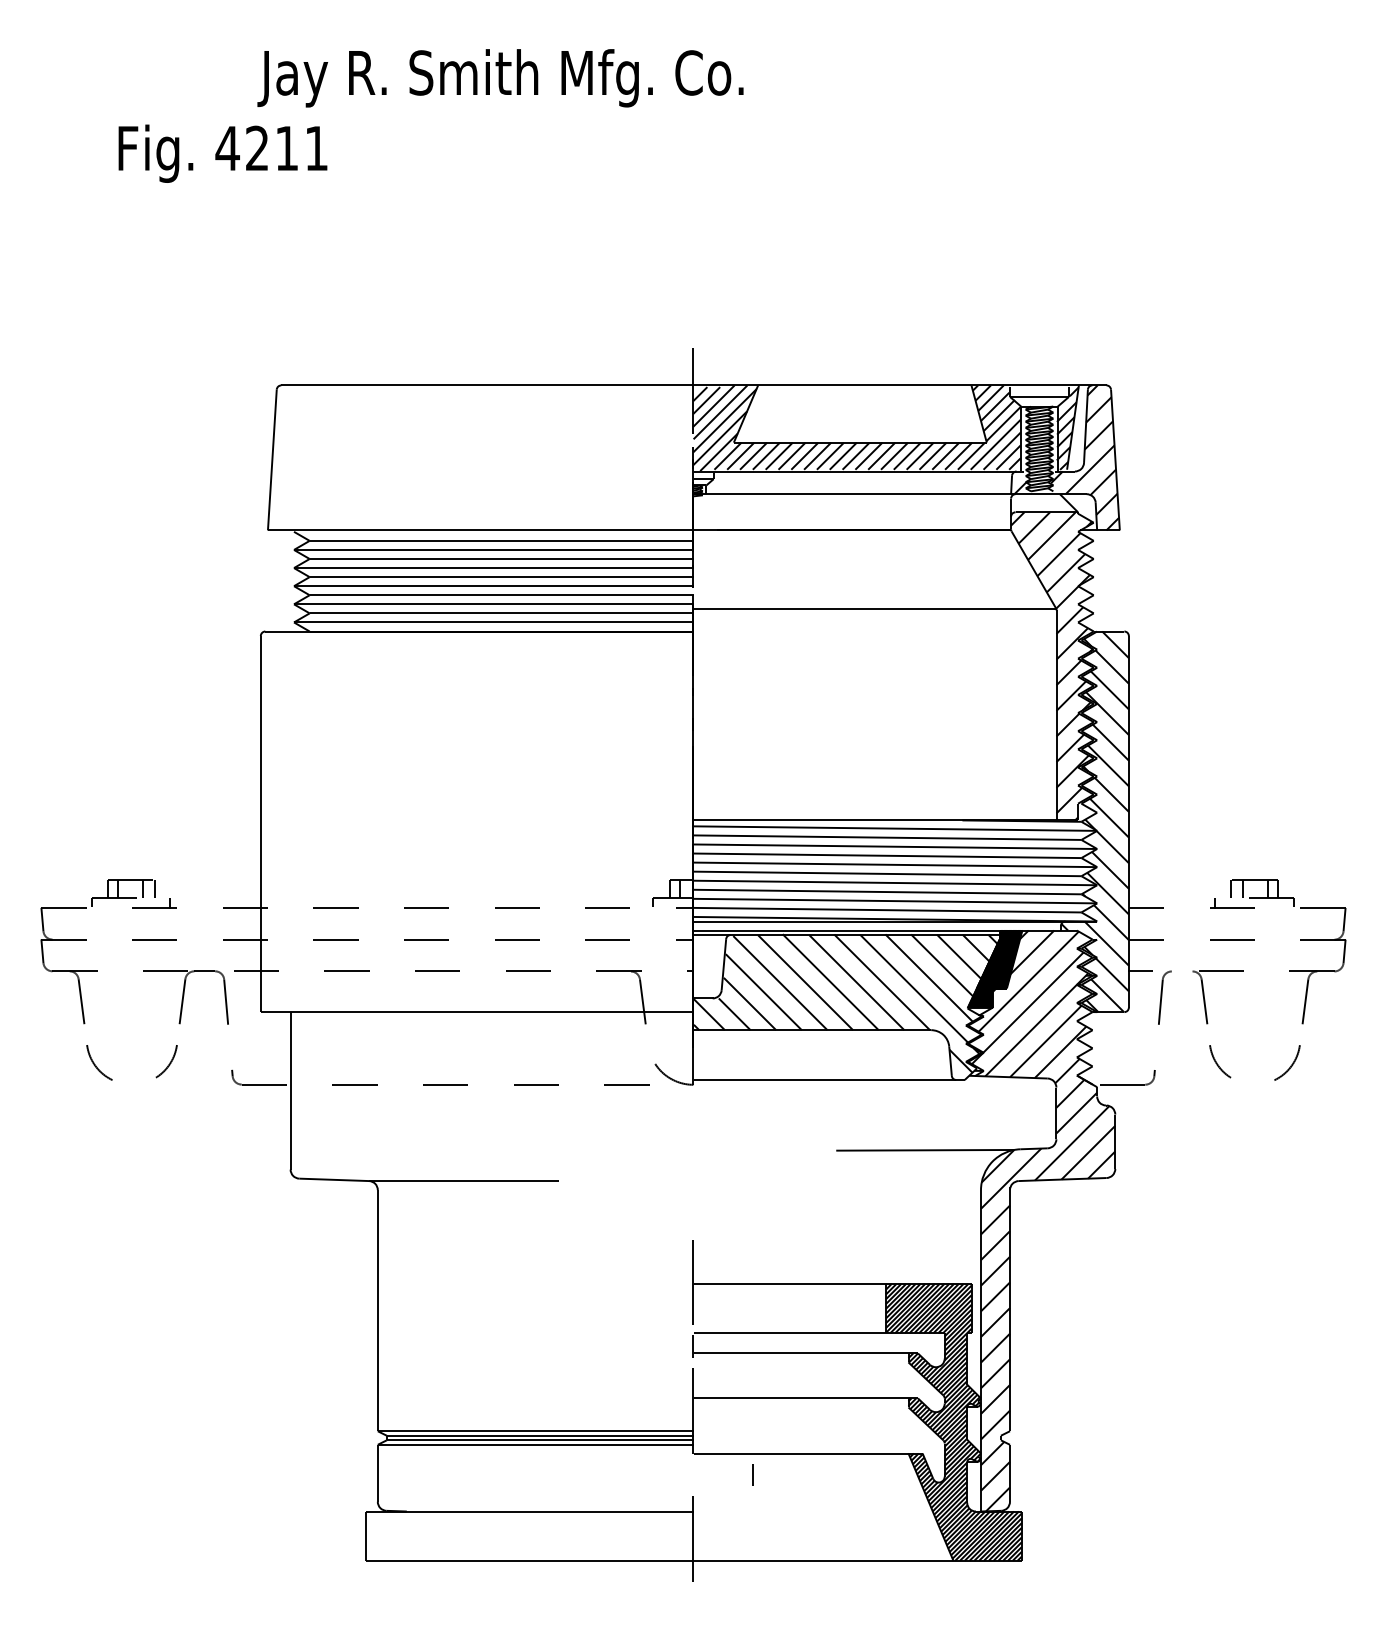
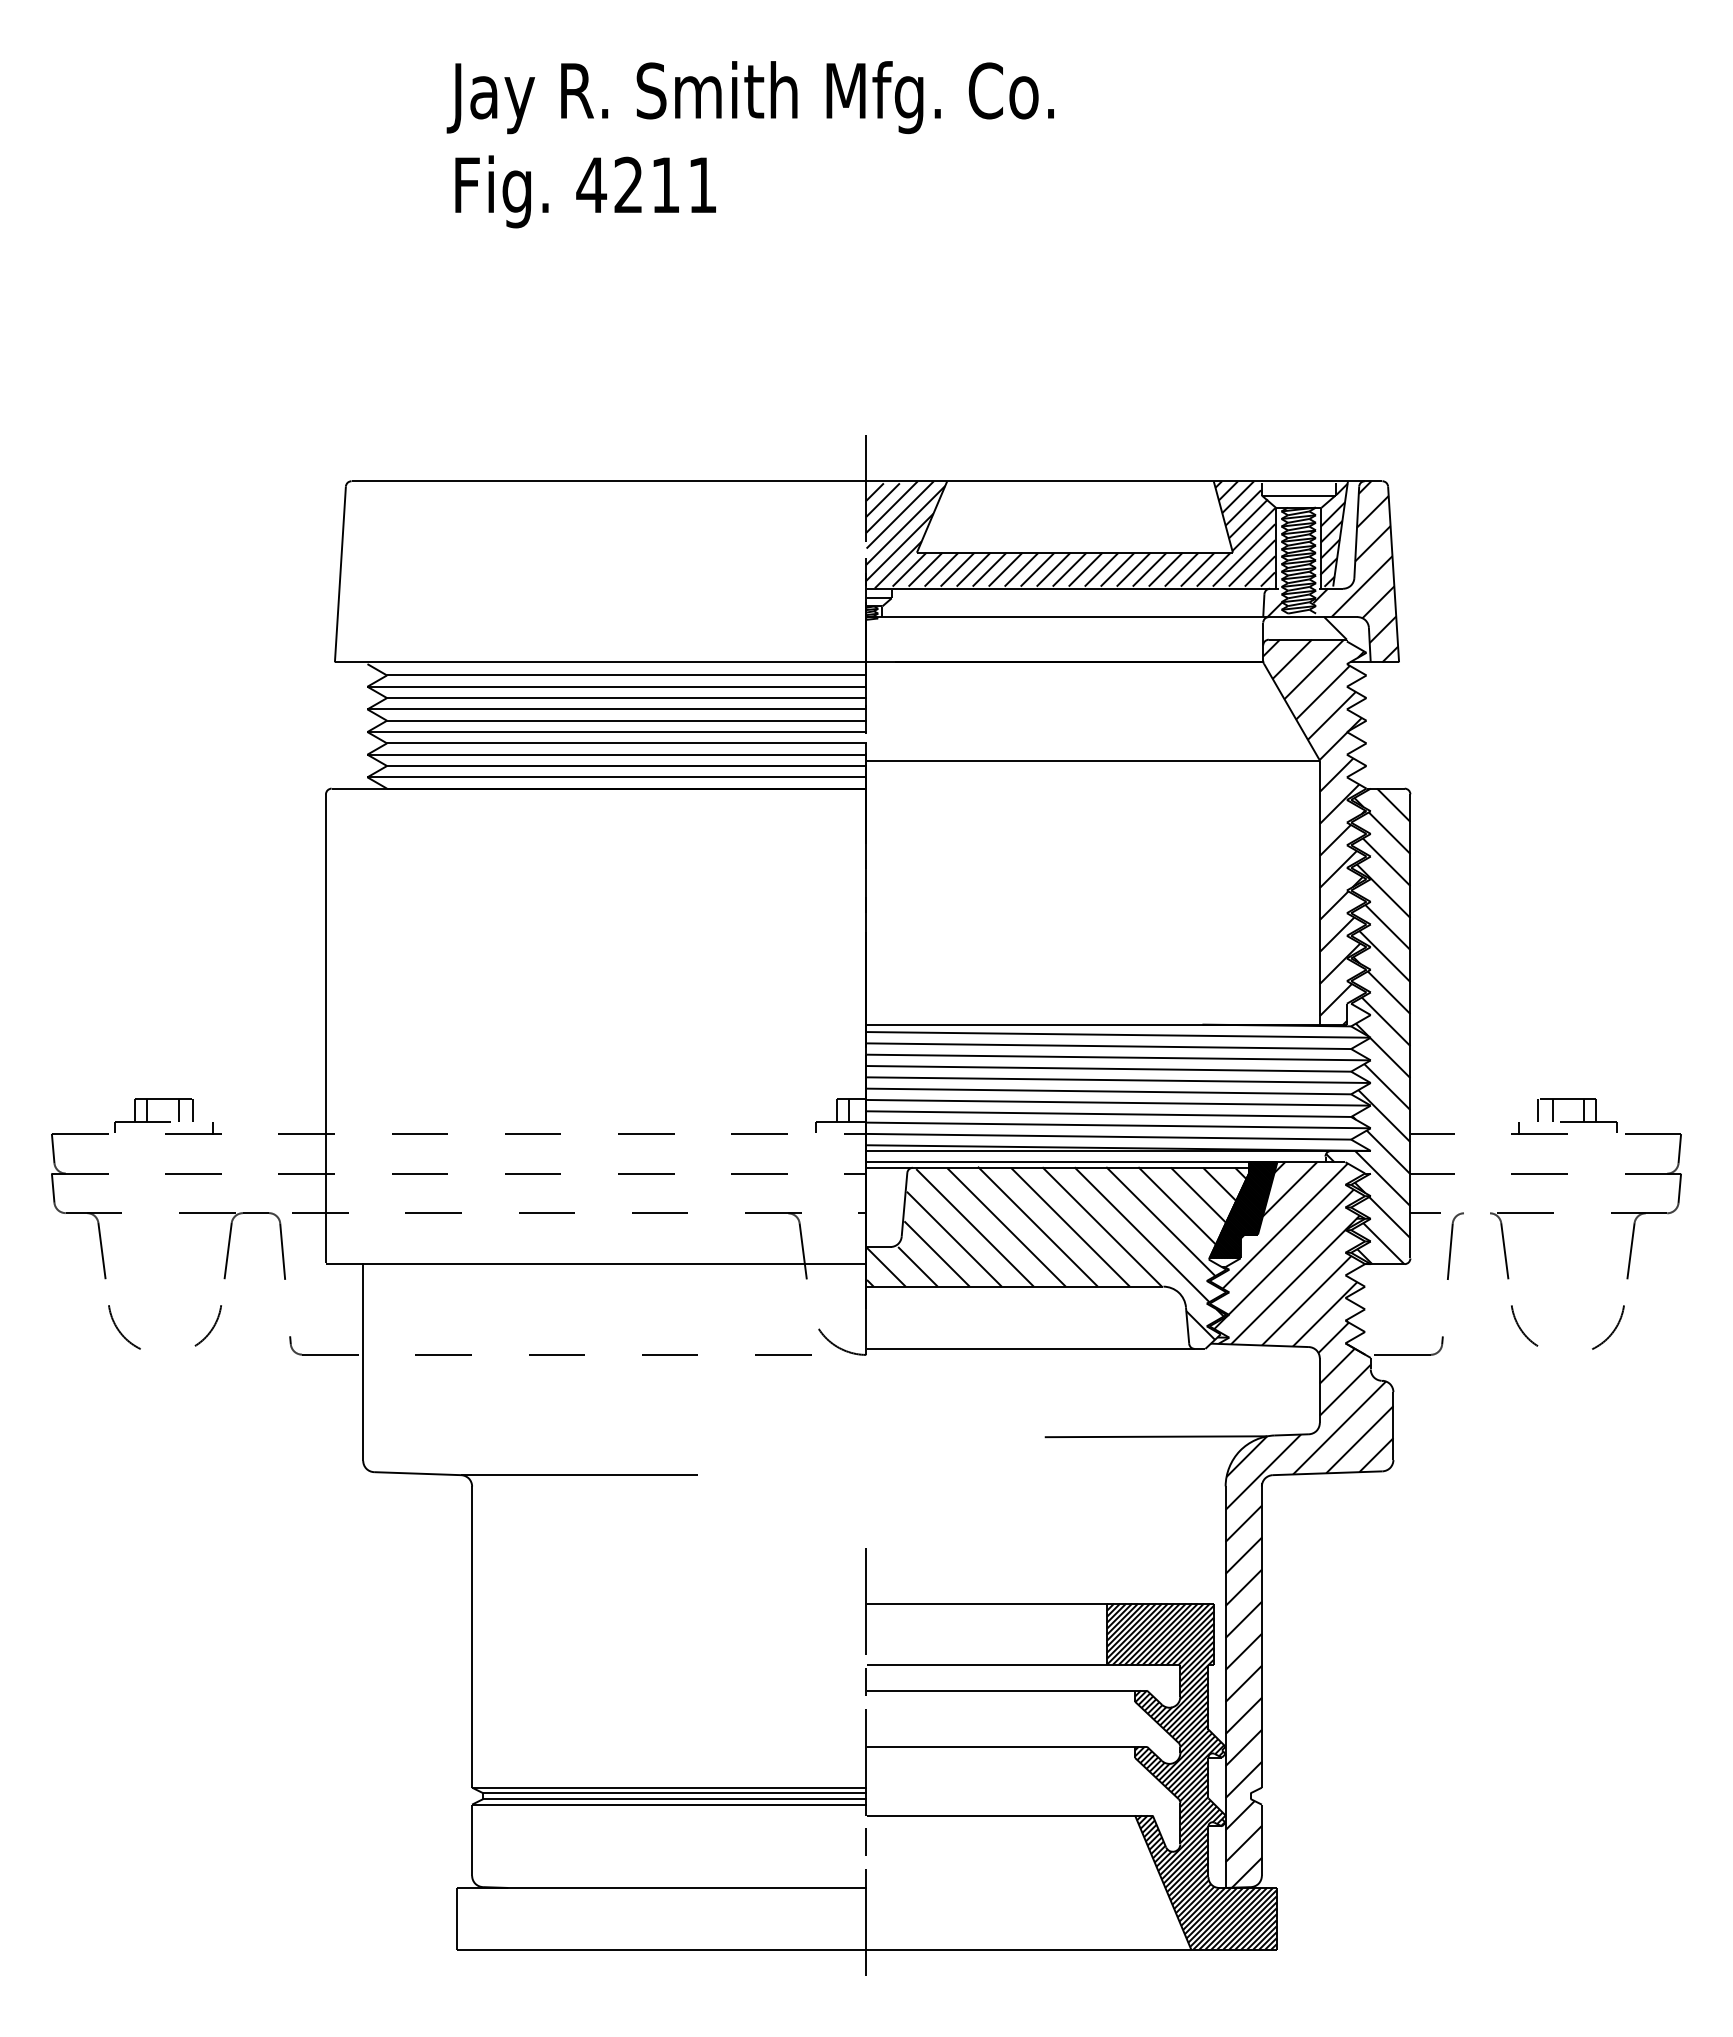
text: (499, 78) -> (749, 97), moved
text: (222, 153) -> (585, 191), moved
line: (751, 1474) -> (865, 1841), moved

